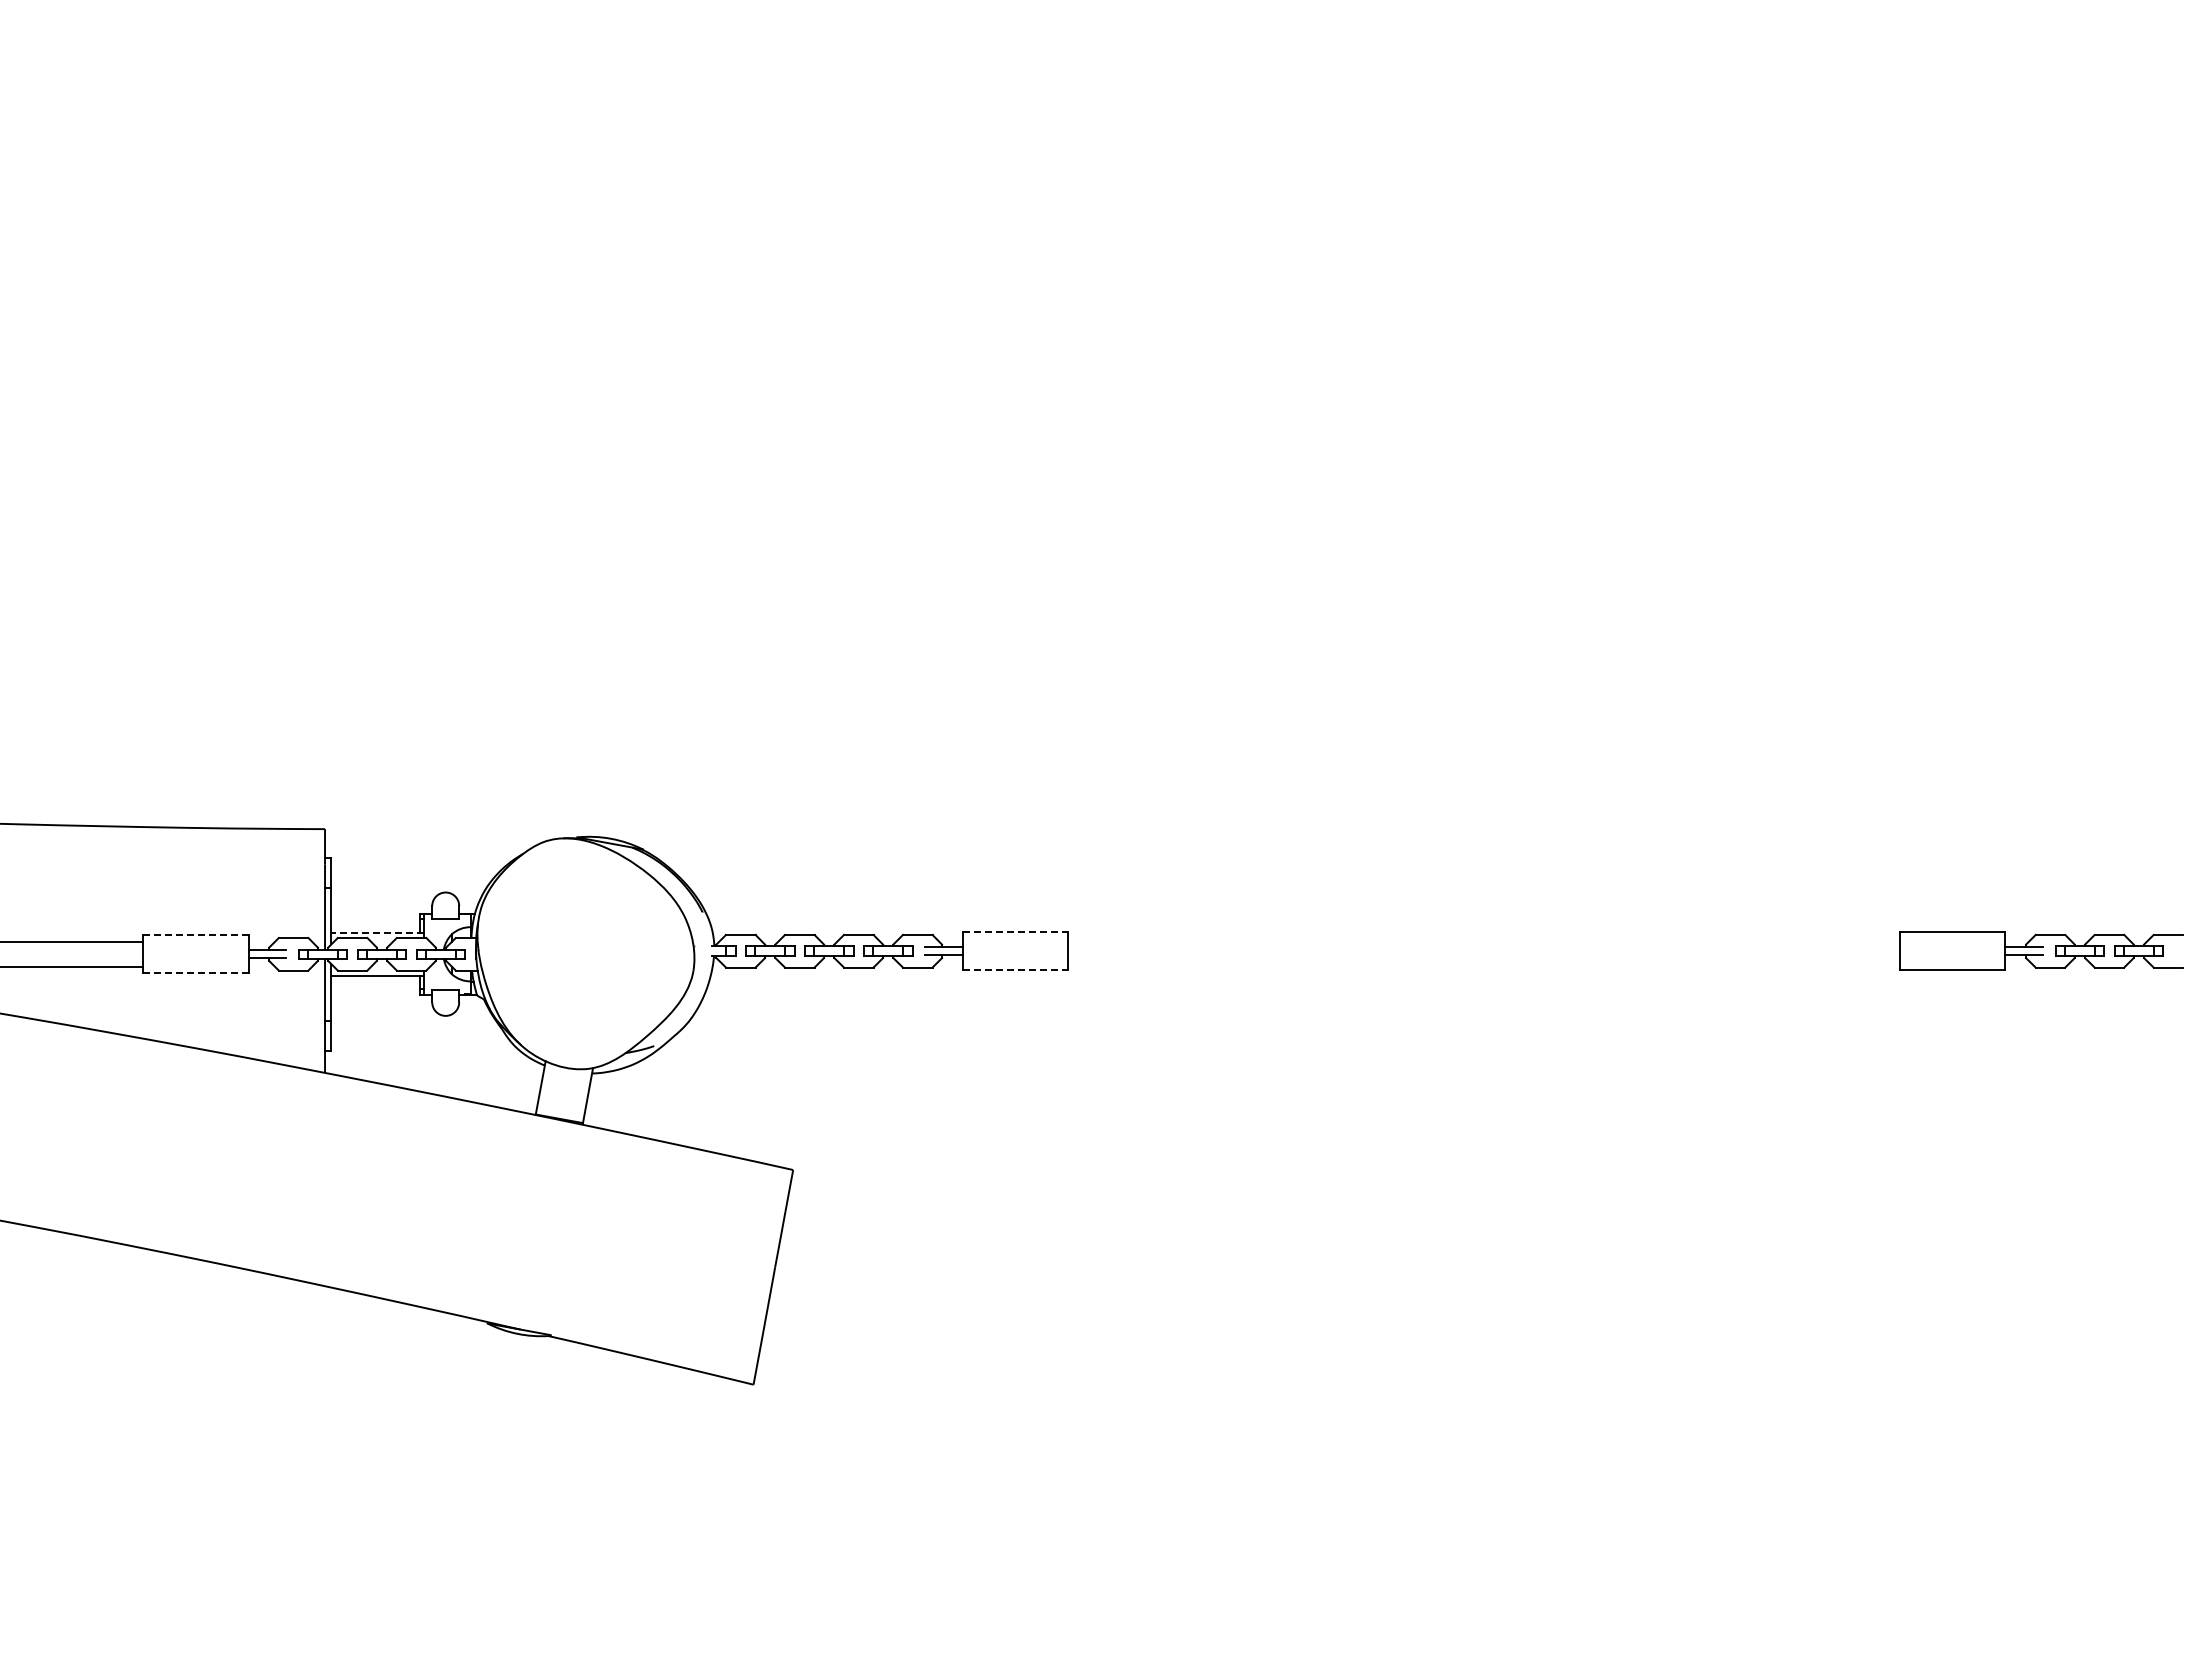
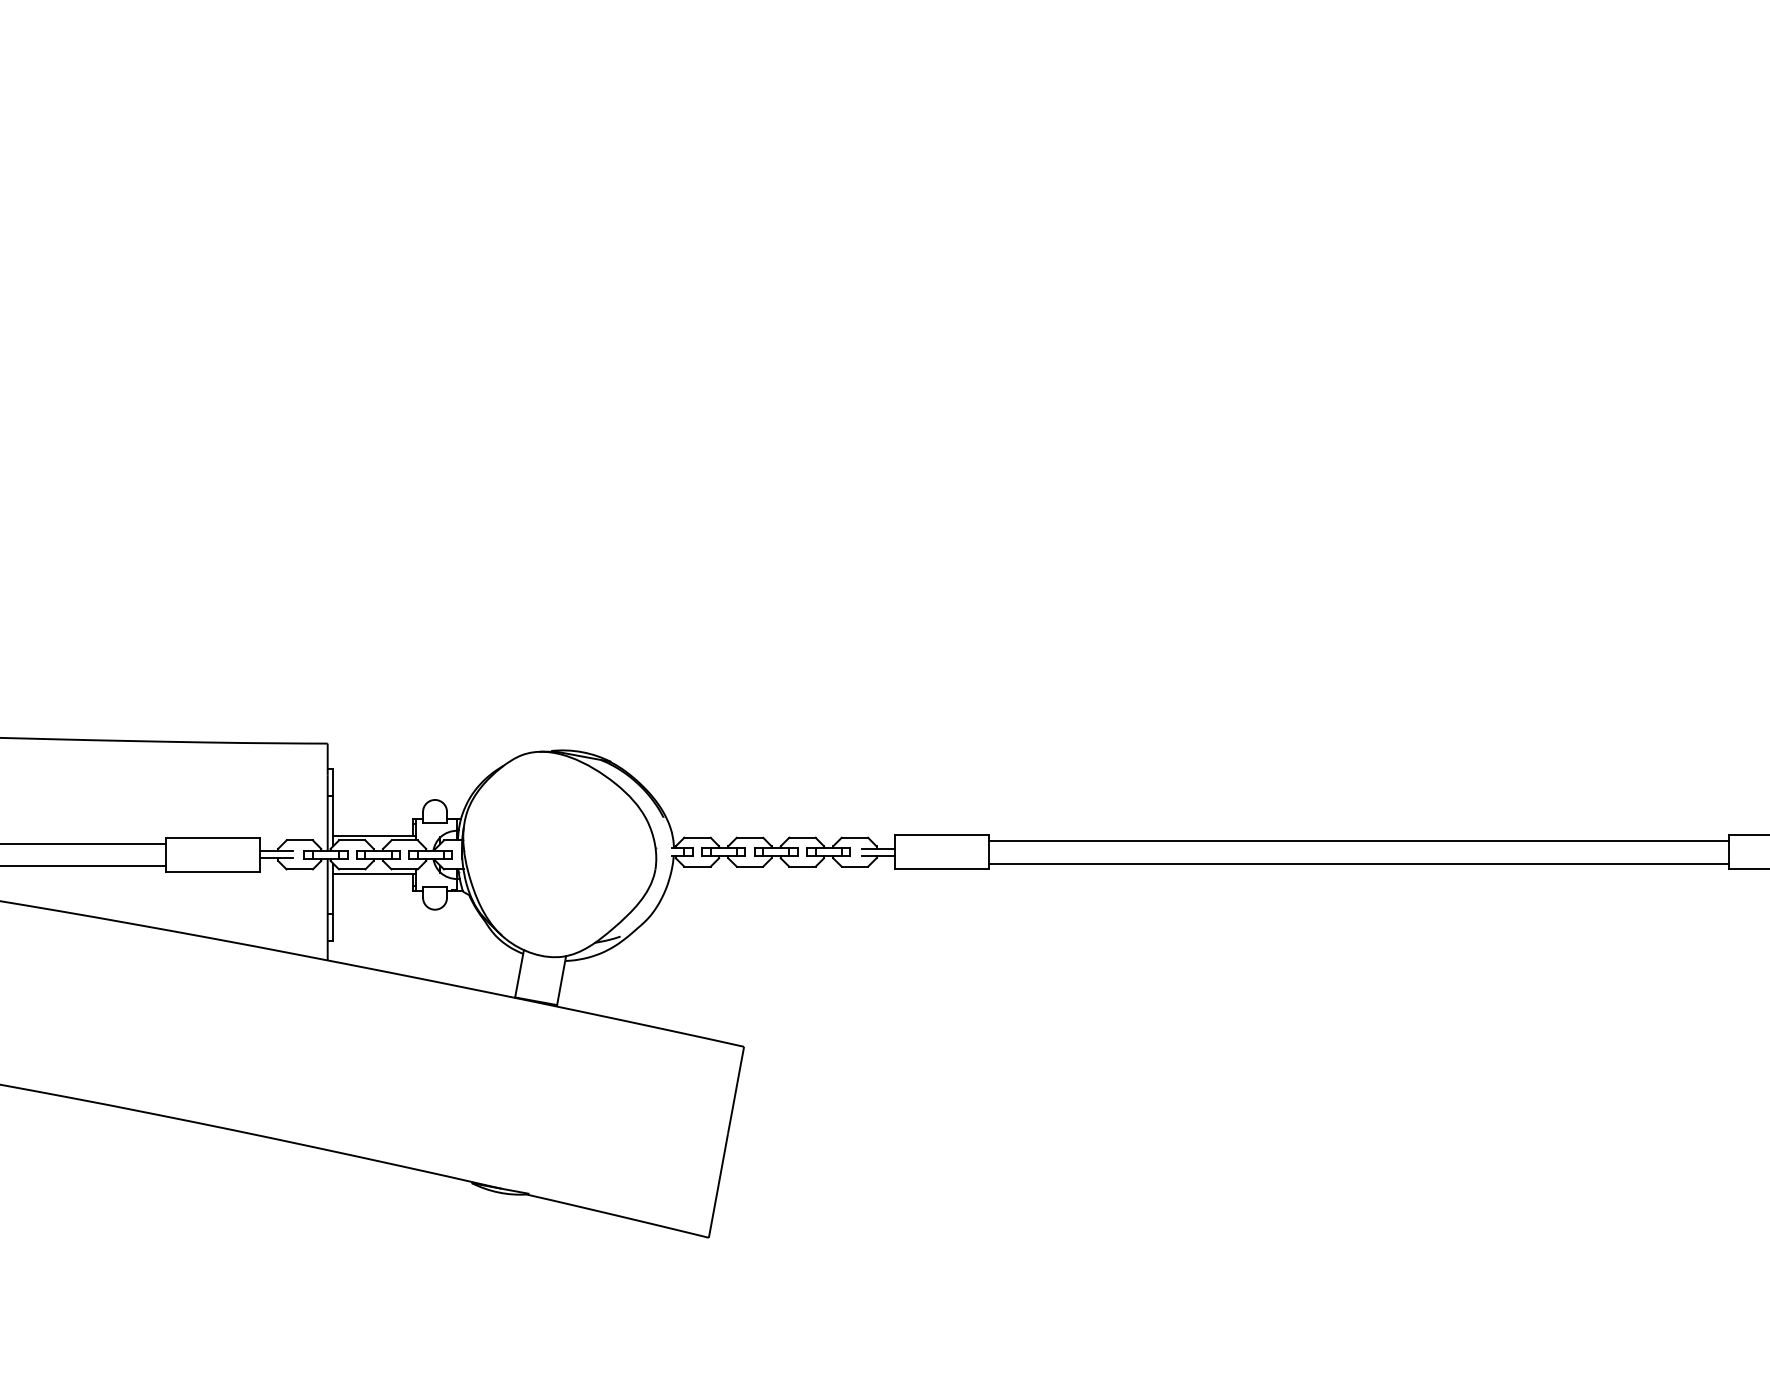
line: (377, 932) -> (374, 835), dashed -> solid
line: (1015, 932) -> (941, 835), dashed -> solid
line: (195, 935) -> (212, 838), dashed -> solid
line: (1483, 938) -> (1358, 840), added
line: (1483, 964) -> (1358, 864), added
line: (1015, 970) -> (941, 869), dashed -> solid
line: (195, 973) -> (212, 872), dashed -> solid

